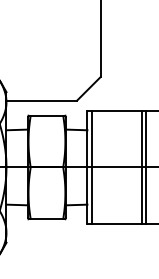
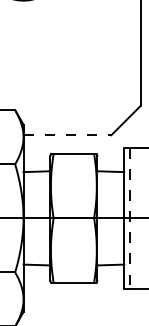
line: (42, 100) -> (68, 135), solid -> dashed
line: (92, 167) -> (130, 218), solid -> dashed

